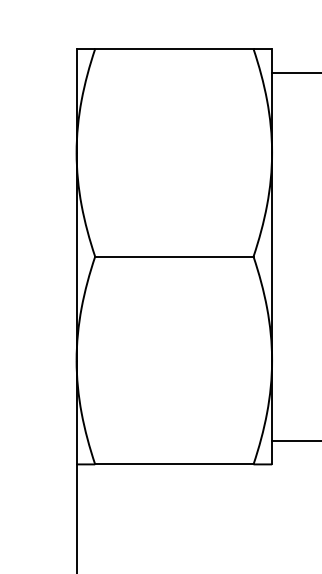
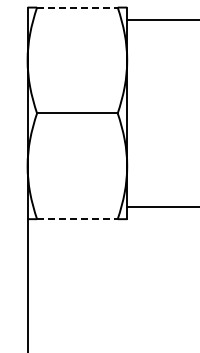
line: (174, 48) -> (77, 7), solid -> dashed
line: (174, 465) -> (77, 219), solid -> dashed

